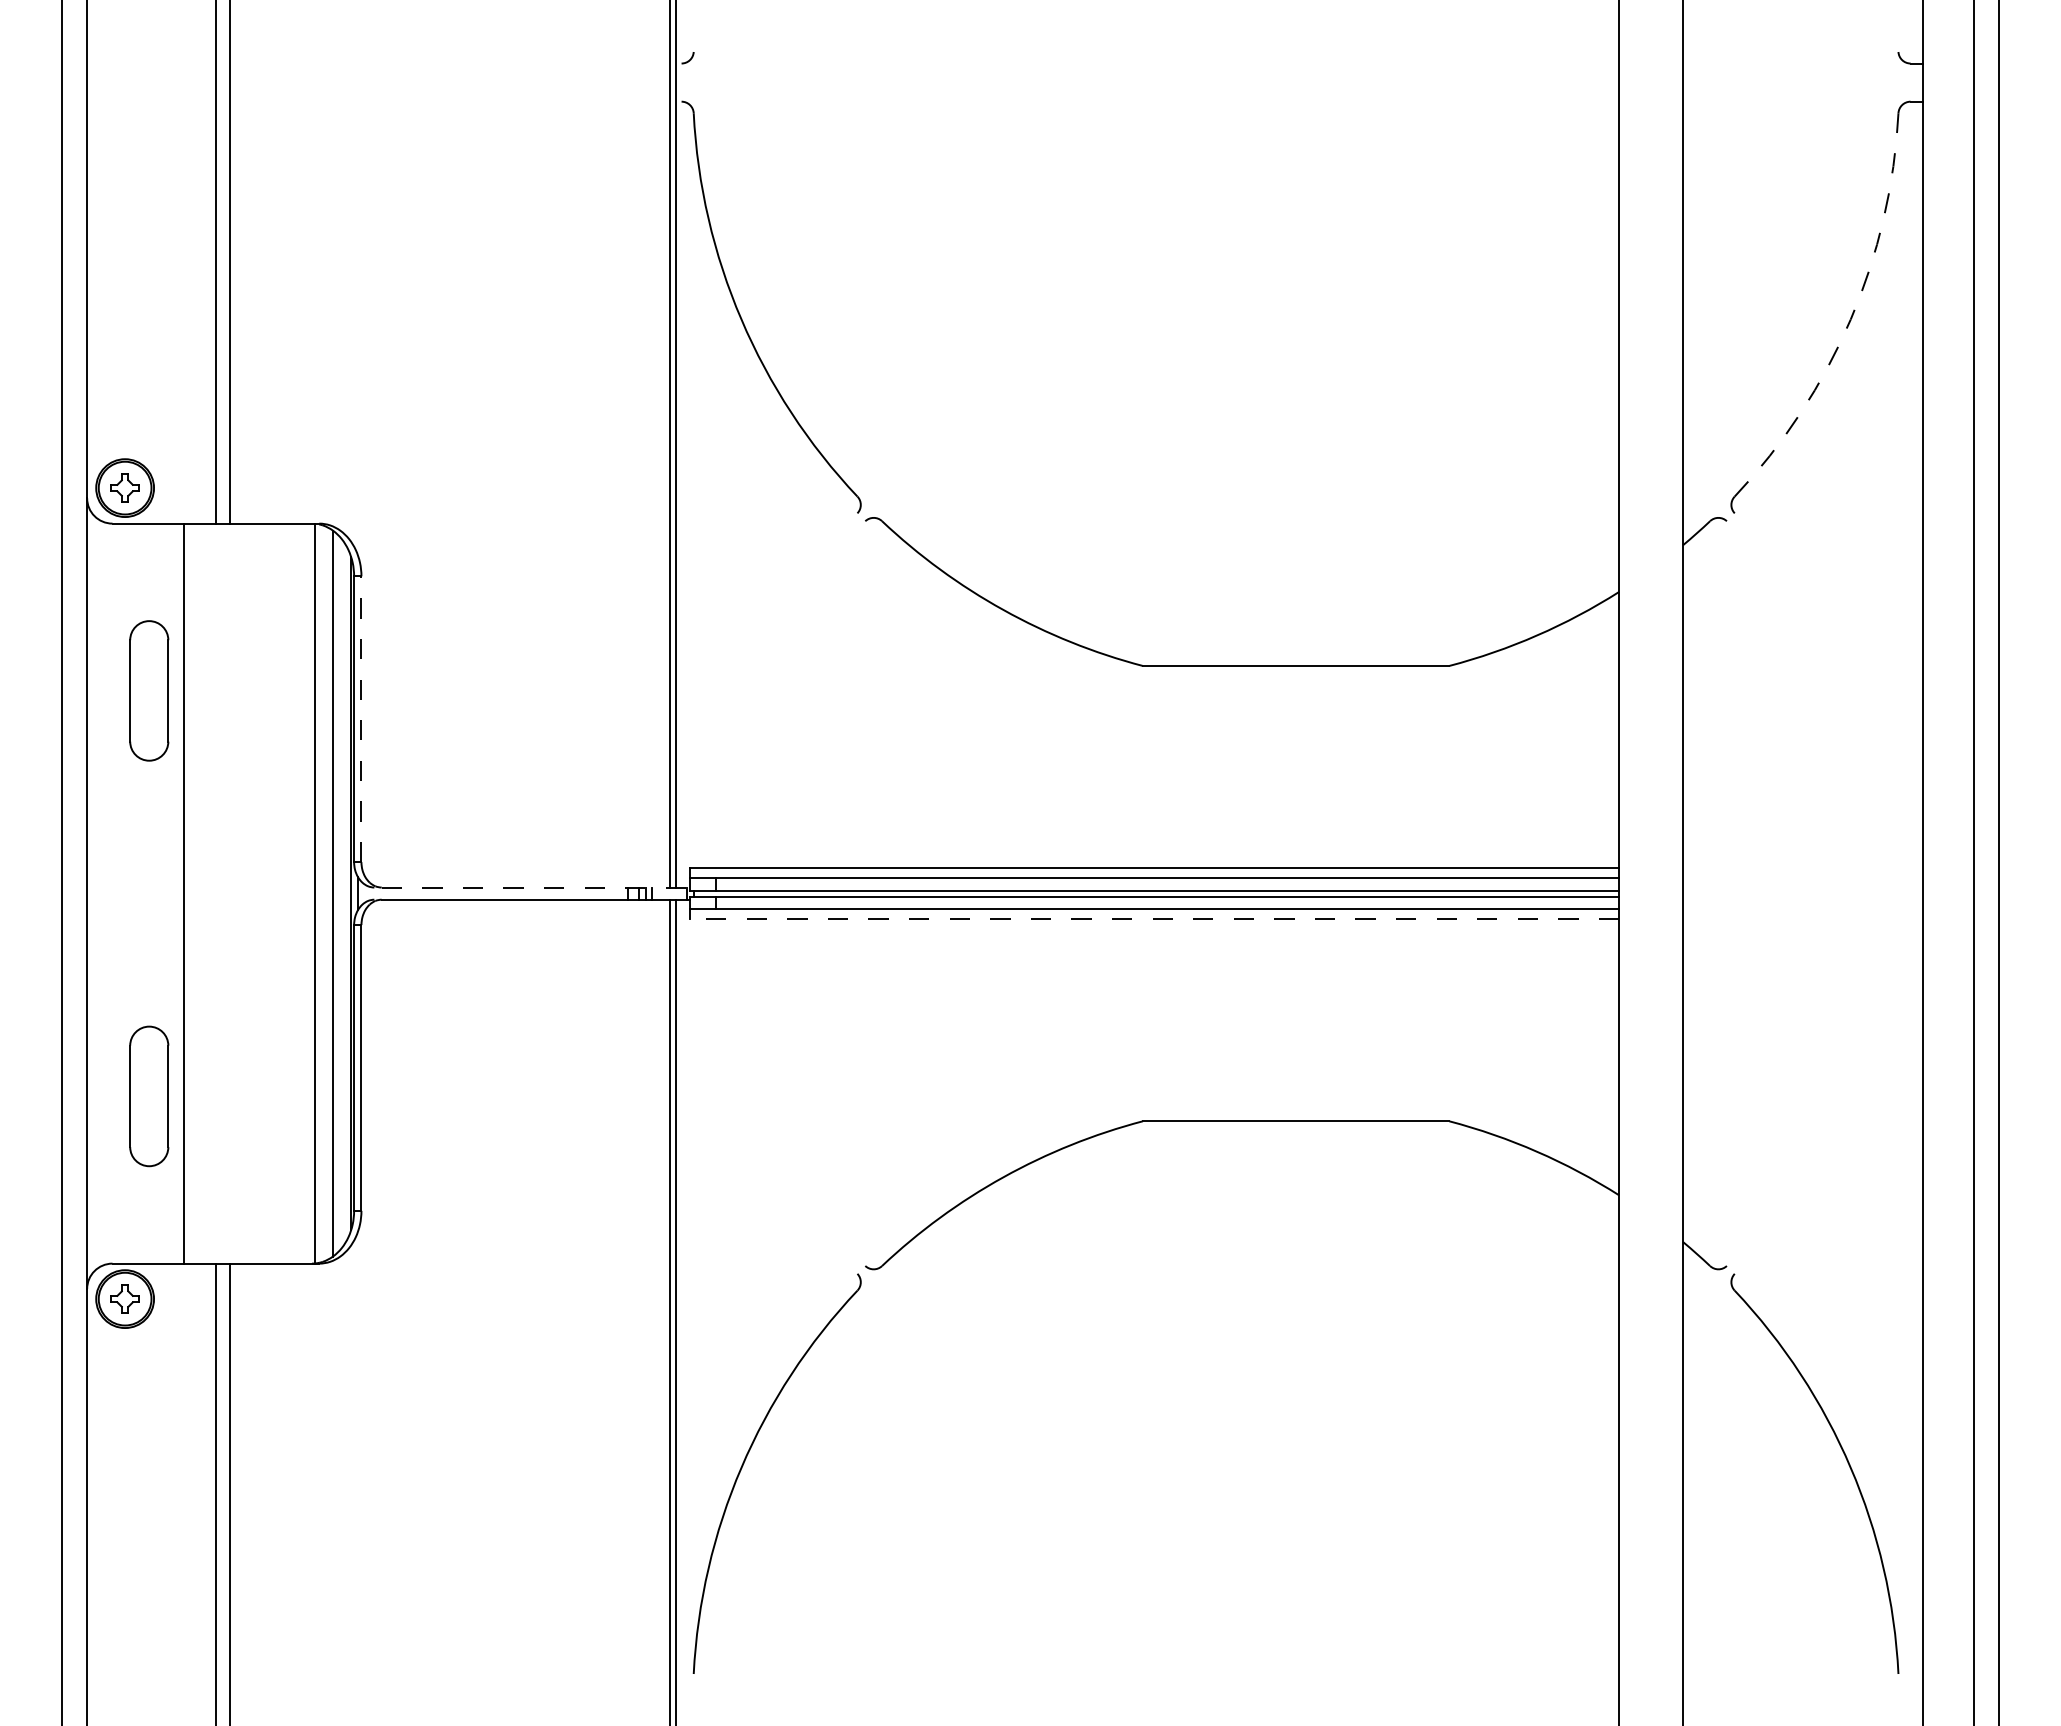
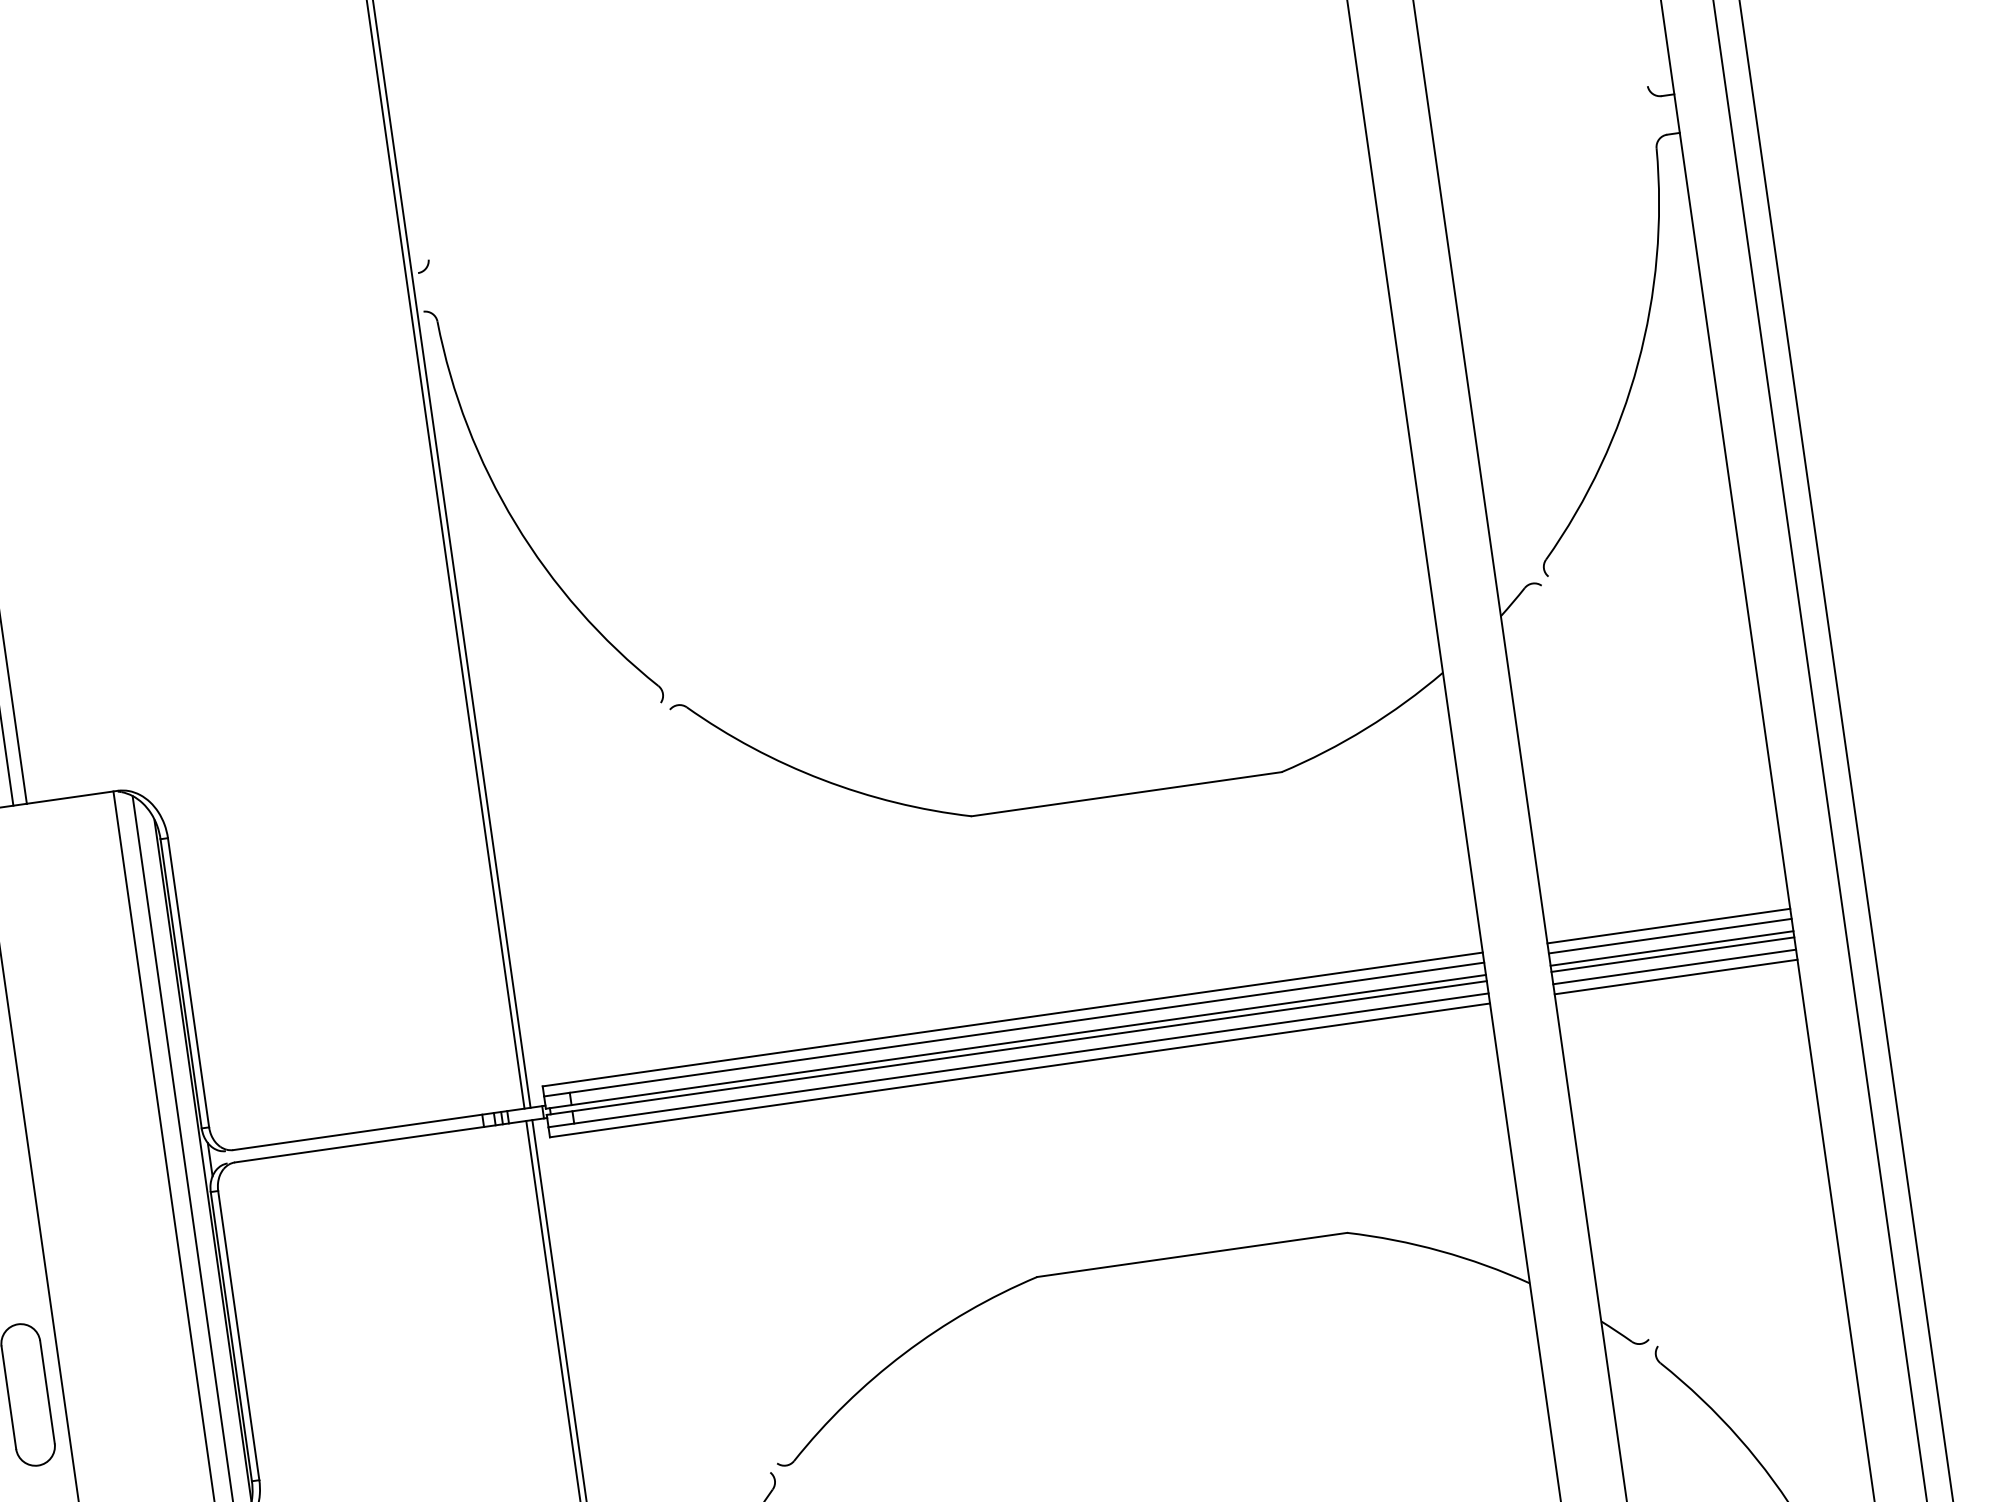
arc: (1850, 319) -> (1637, 363), dashed -> solid
line: (361, 719) -> (188, 982), dashed -> solid
line: (1803, 868) -> (1669, 926), added
line: (1803, 878) -> (1670, 936), added
line: (536, 887) -> (389, 1127), dashed -> solid
line: (1803, 890) -> (1672, 948), added
line: (1803, 896) -> (1673, 954), added
line: (1803, 908) -> (1675, 966), added
line: (1154, 918) -> (1019, 1070), dashed -> solid
line: (1803, 918) -> (1676, 976), added

